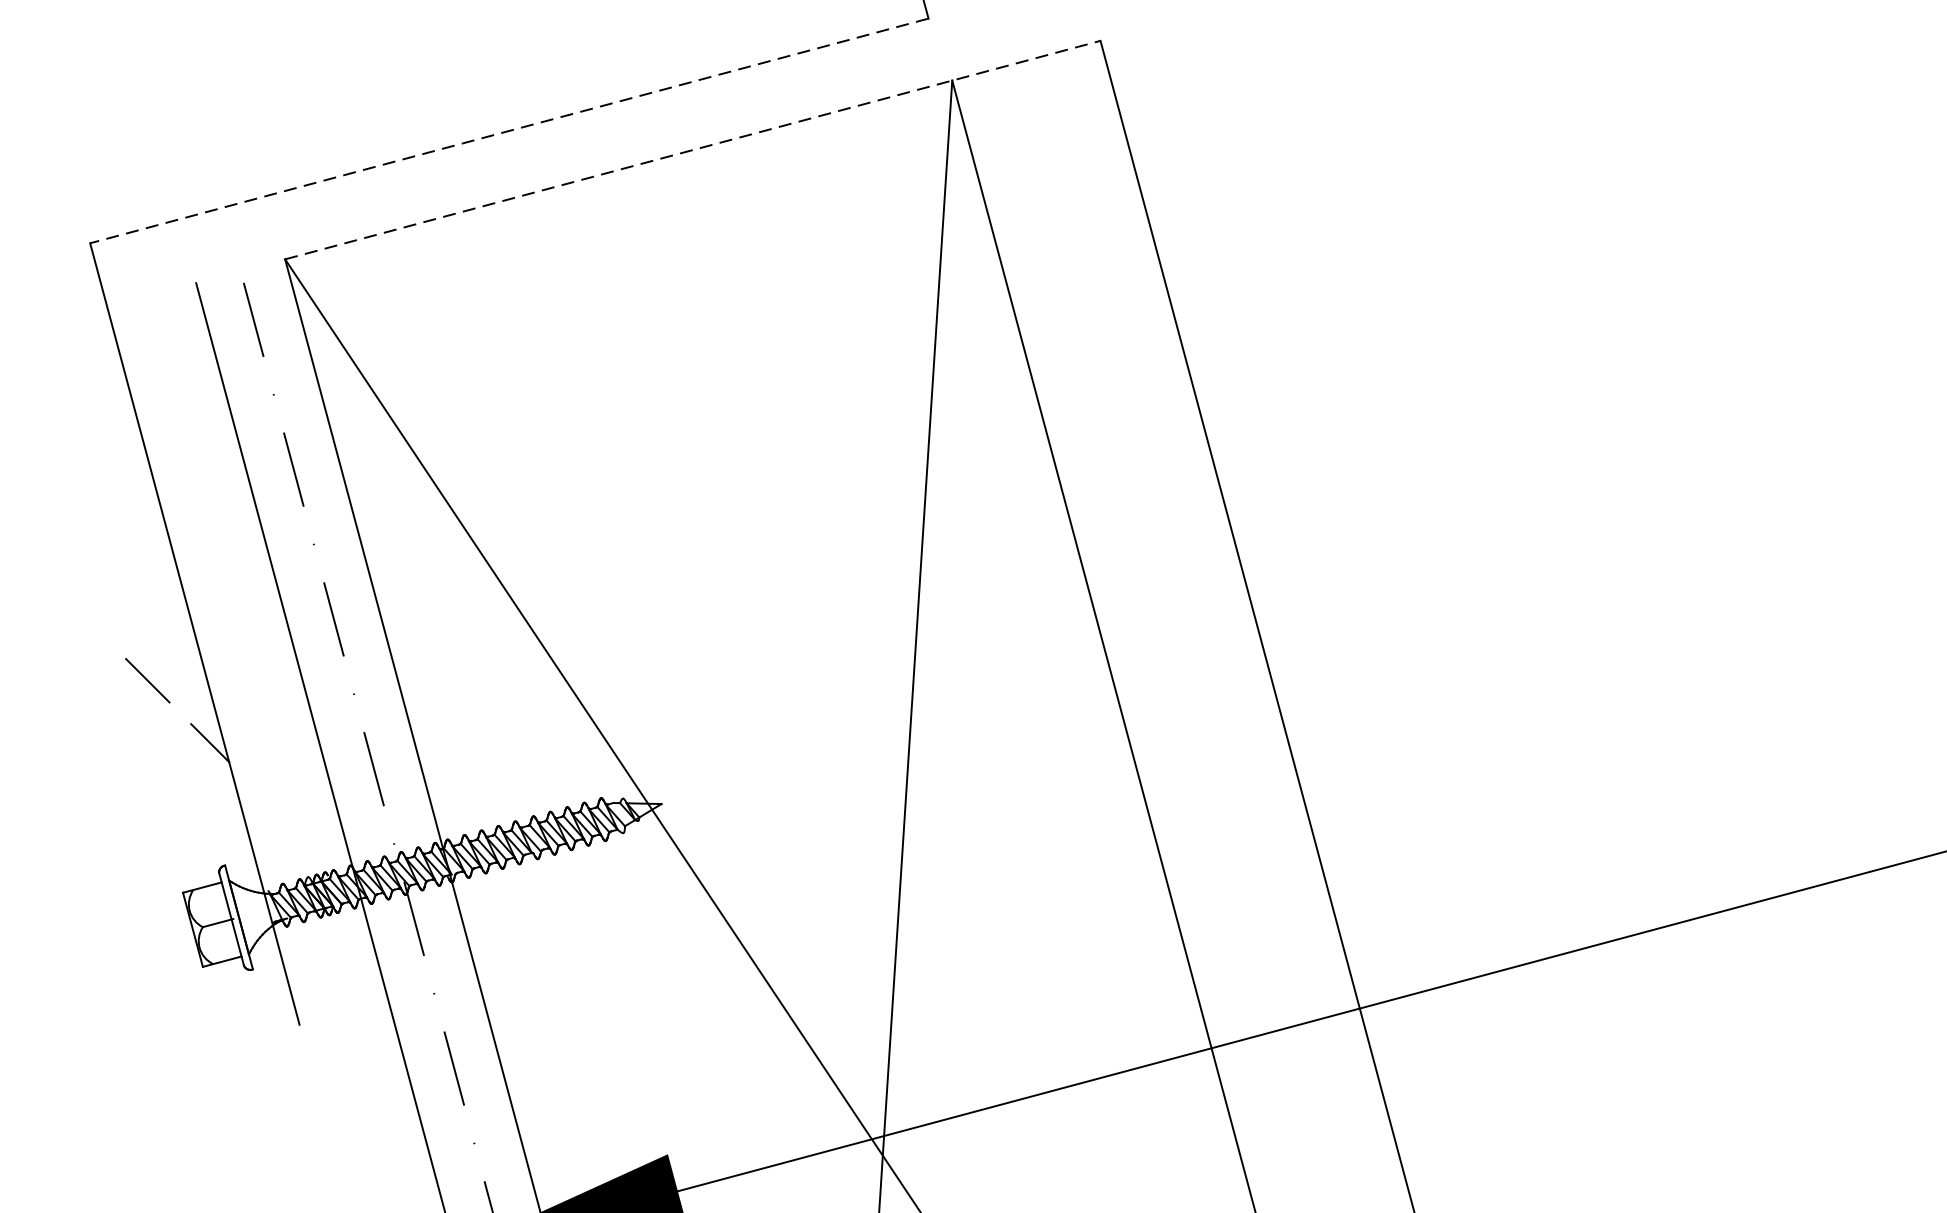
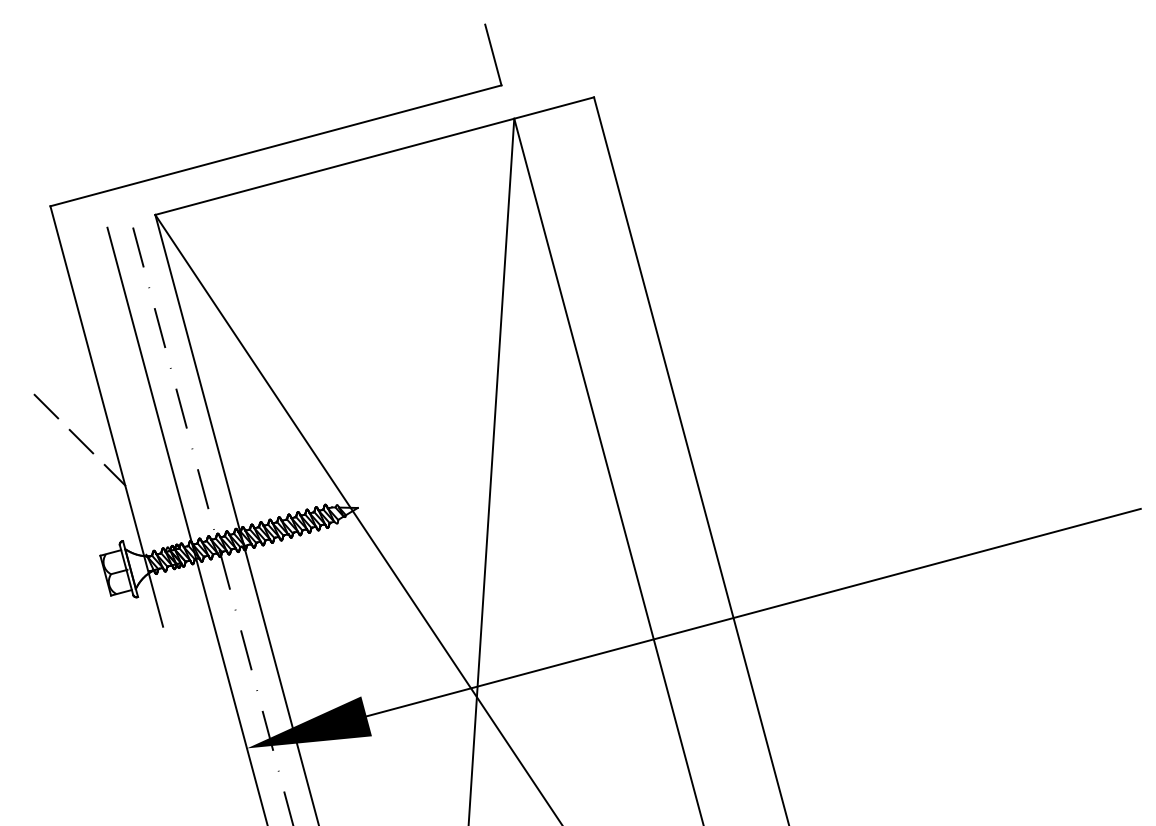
line: (508, 130) -> (275, 145), dashed -> solid
line: (694, 150) -> (375, 156), dashed -> solid
line: (82, 615) -> (46, 406), added

